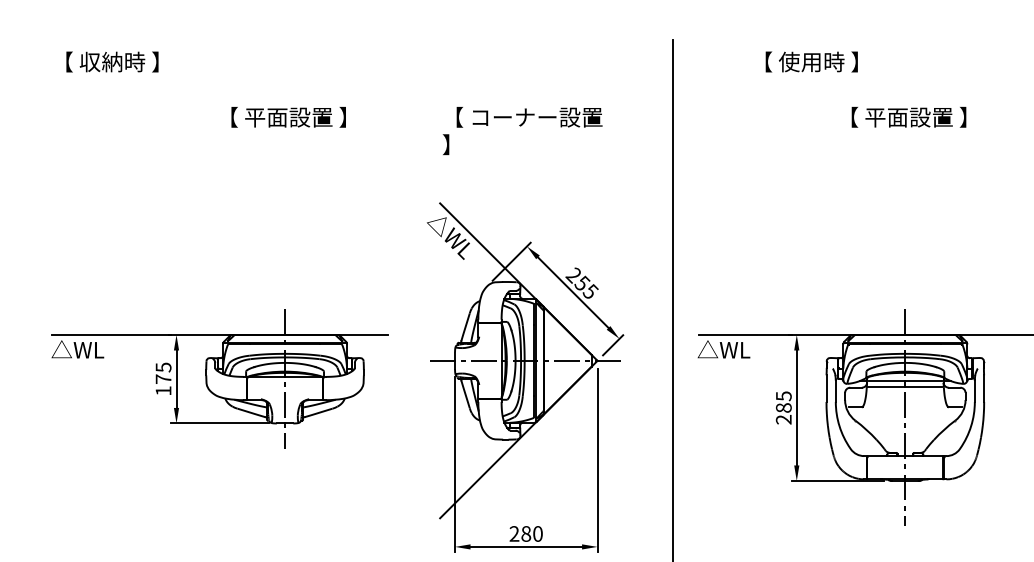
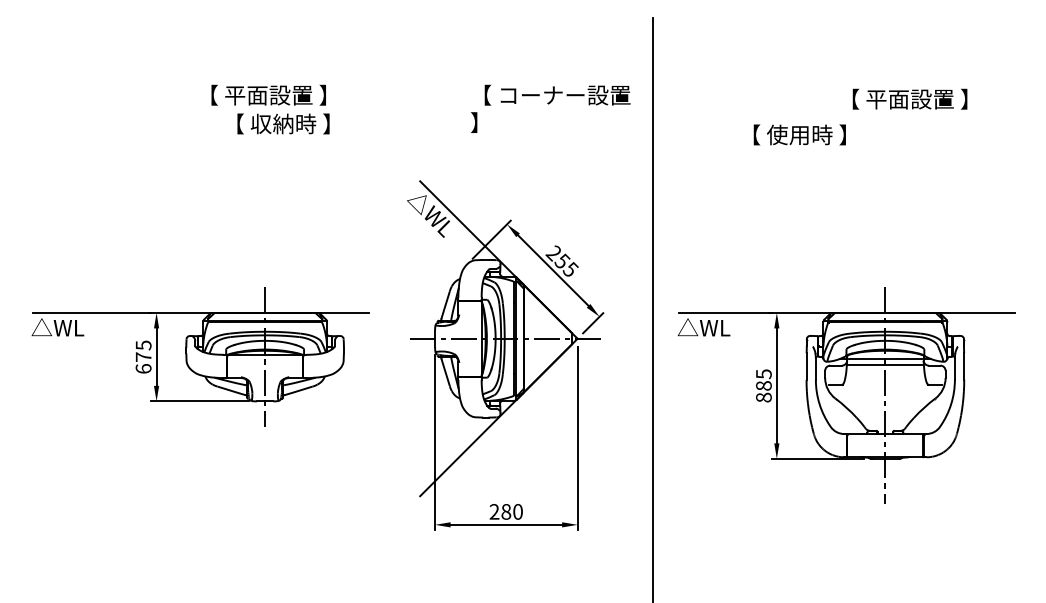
text: (112, 61) -> (283, 123), moved
text: (811, 61) -> (799, 134), moved
text: (908, 116) -> (909, 98), moved
text: (522, 130) -> (550, 108), moved
text: (163, 390) -> (143, 368), 175 -> 675
text: (783, 419) -> (763, 397), 285 -> 885

